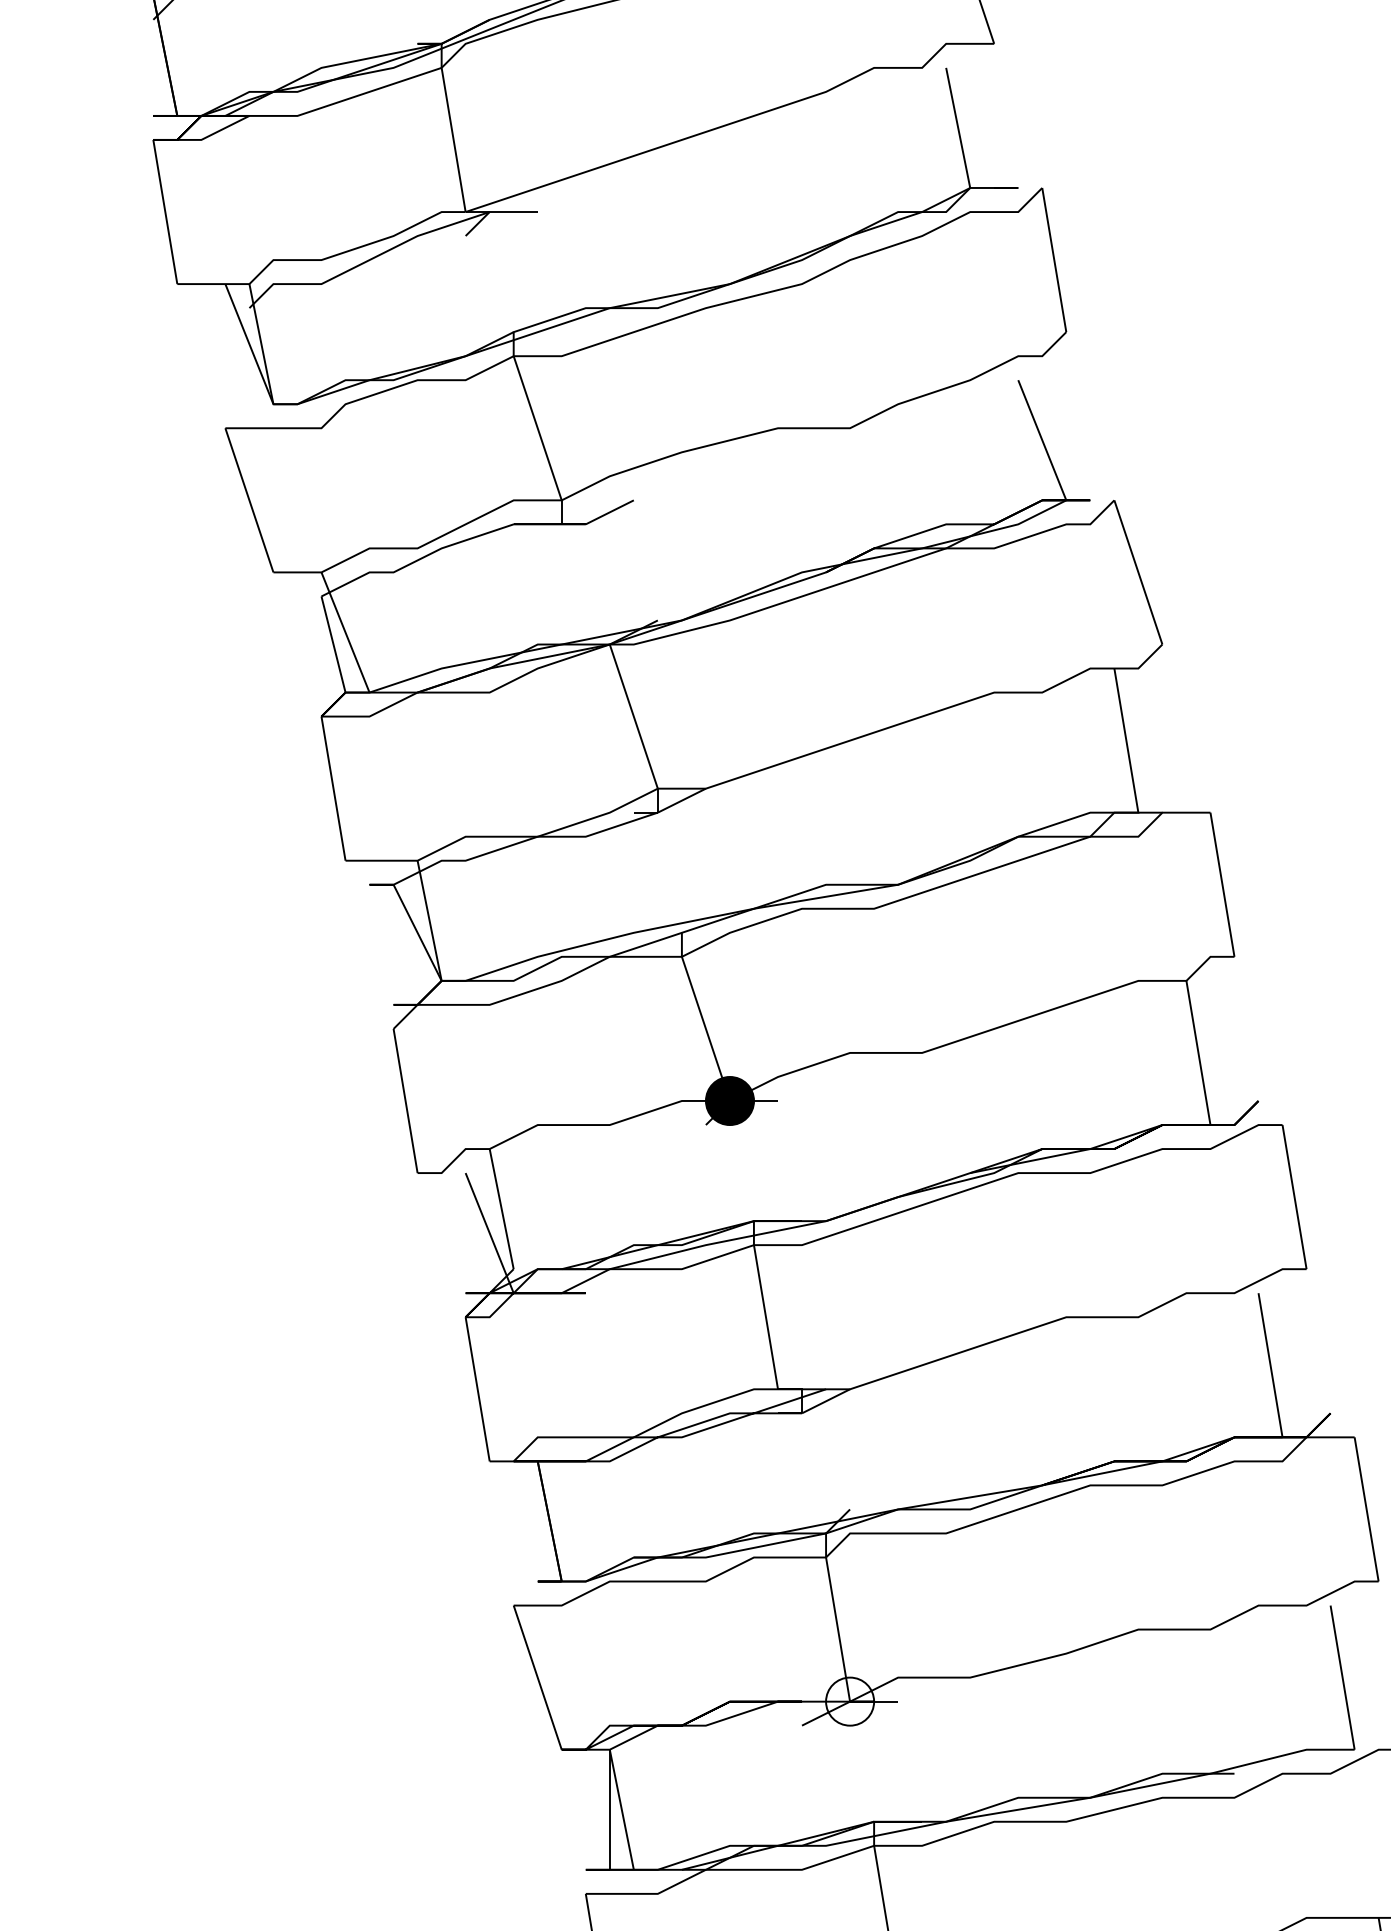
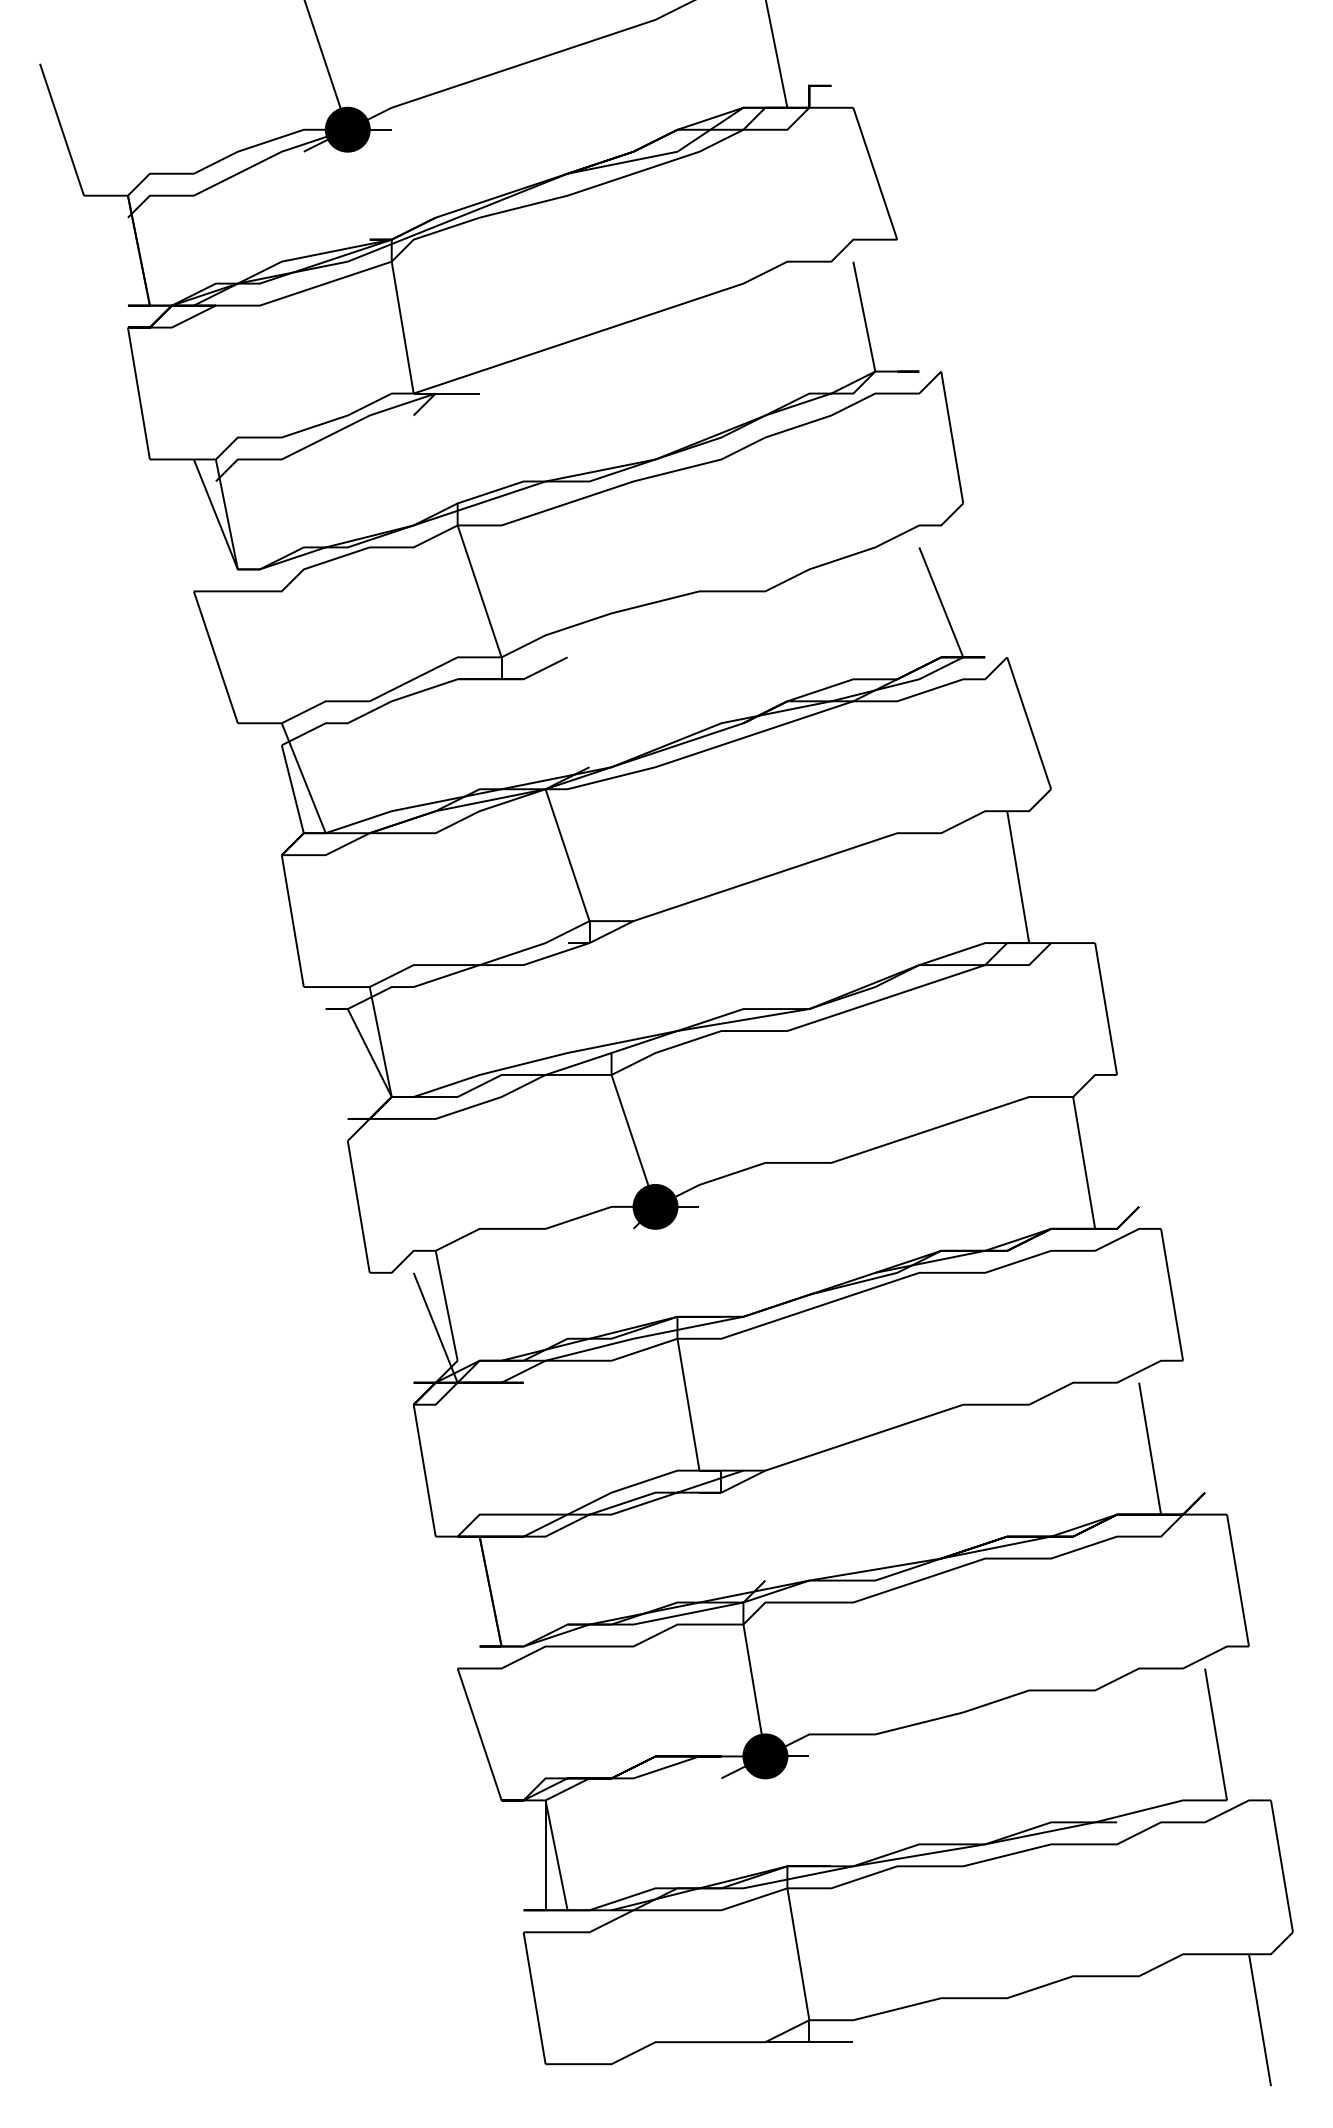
fill: (850, 1701) -> (765, 1756), added

